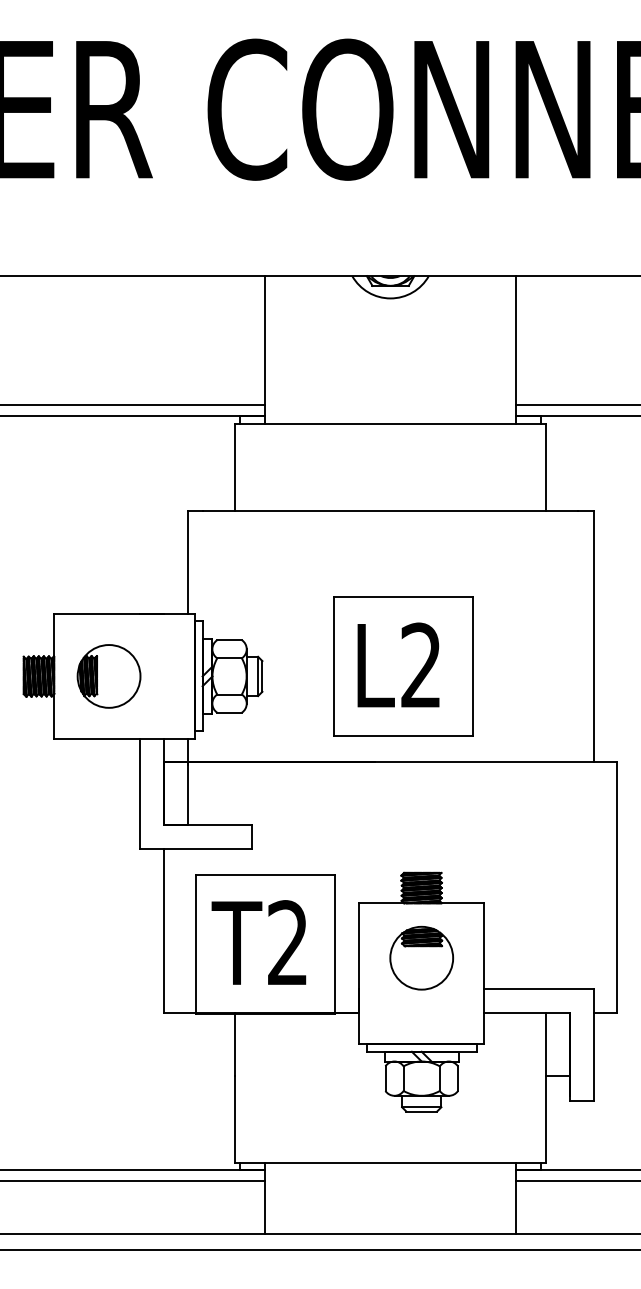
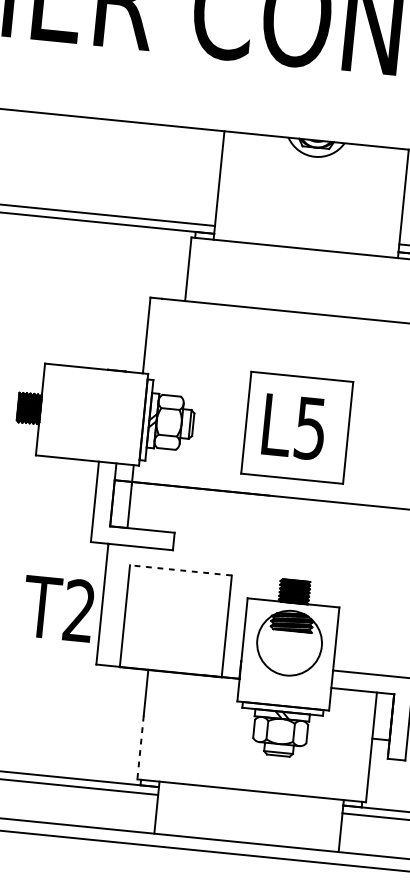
text: (420, 665) -> (310, 428), L2 -> L5
part: (108, 676) -> (80, 413), removed
line: (264, 874) -> (180, 570), solid -> dashed
text: (258, 942) -> (57, 608), moved
part: (421, 957) -> (289, 642), size x1.4
line: (234, 1119) -> (140, 747), solid -> dashed

